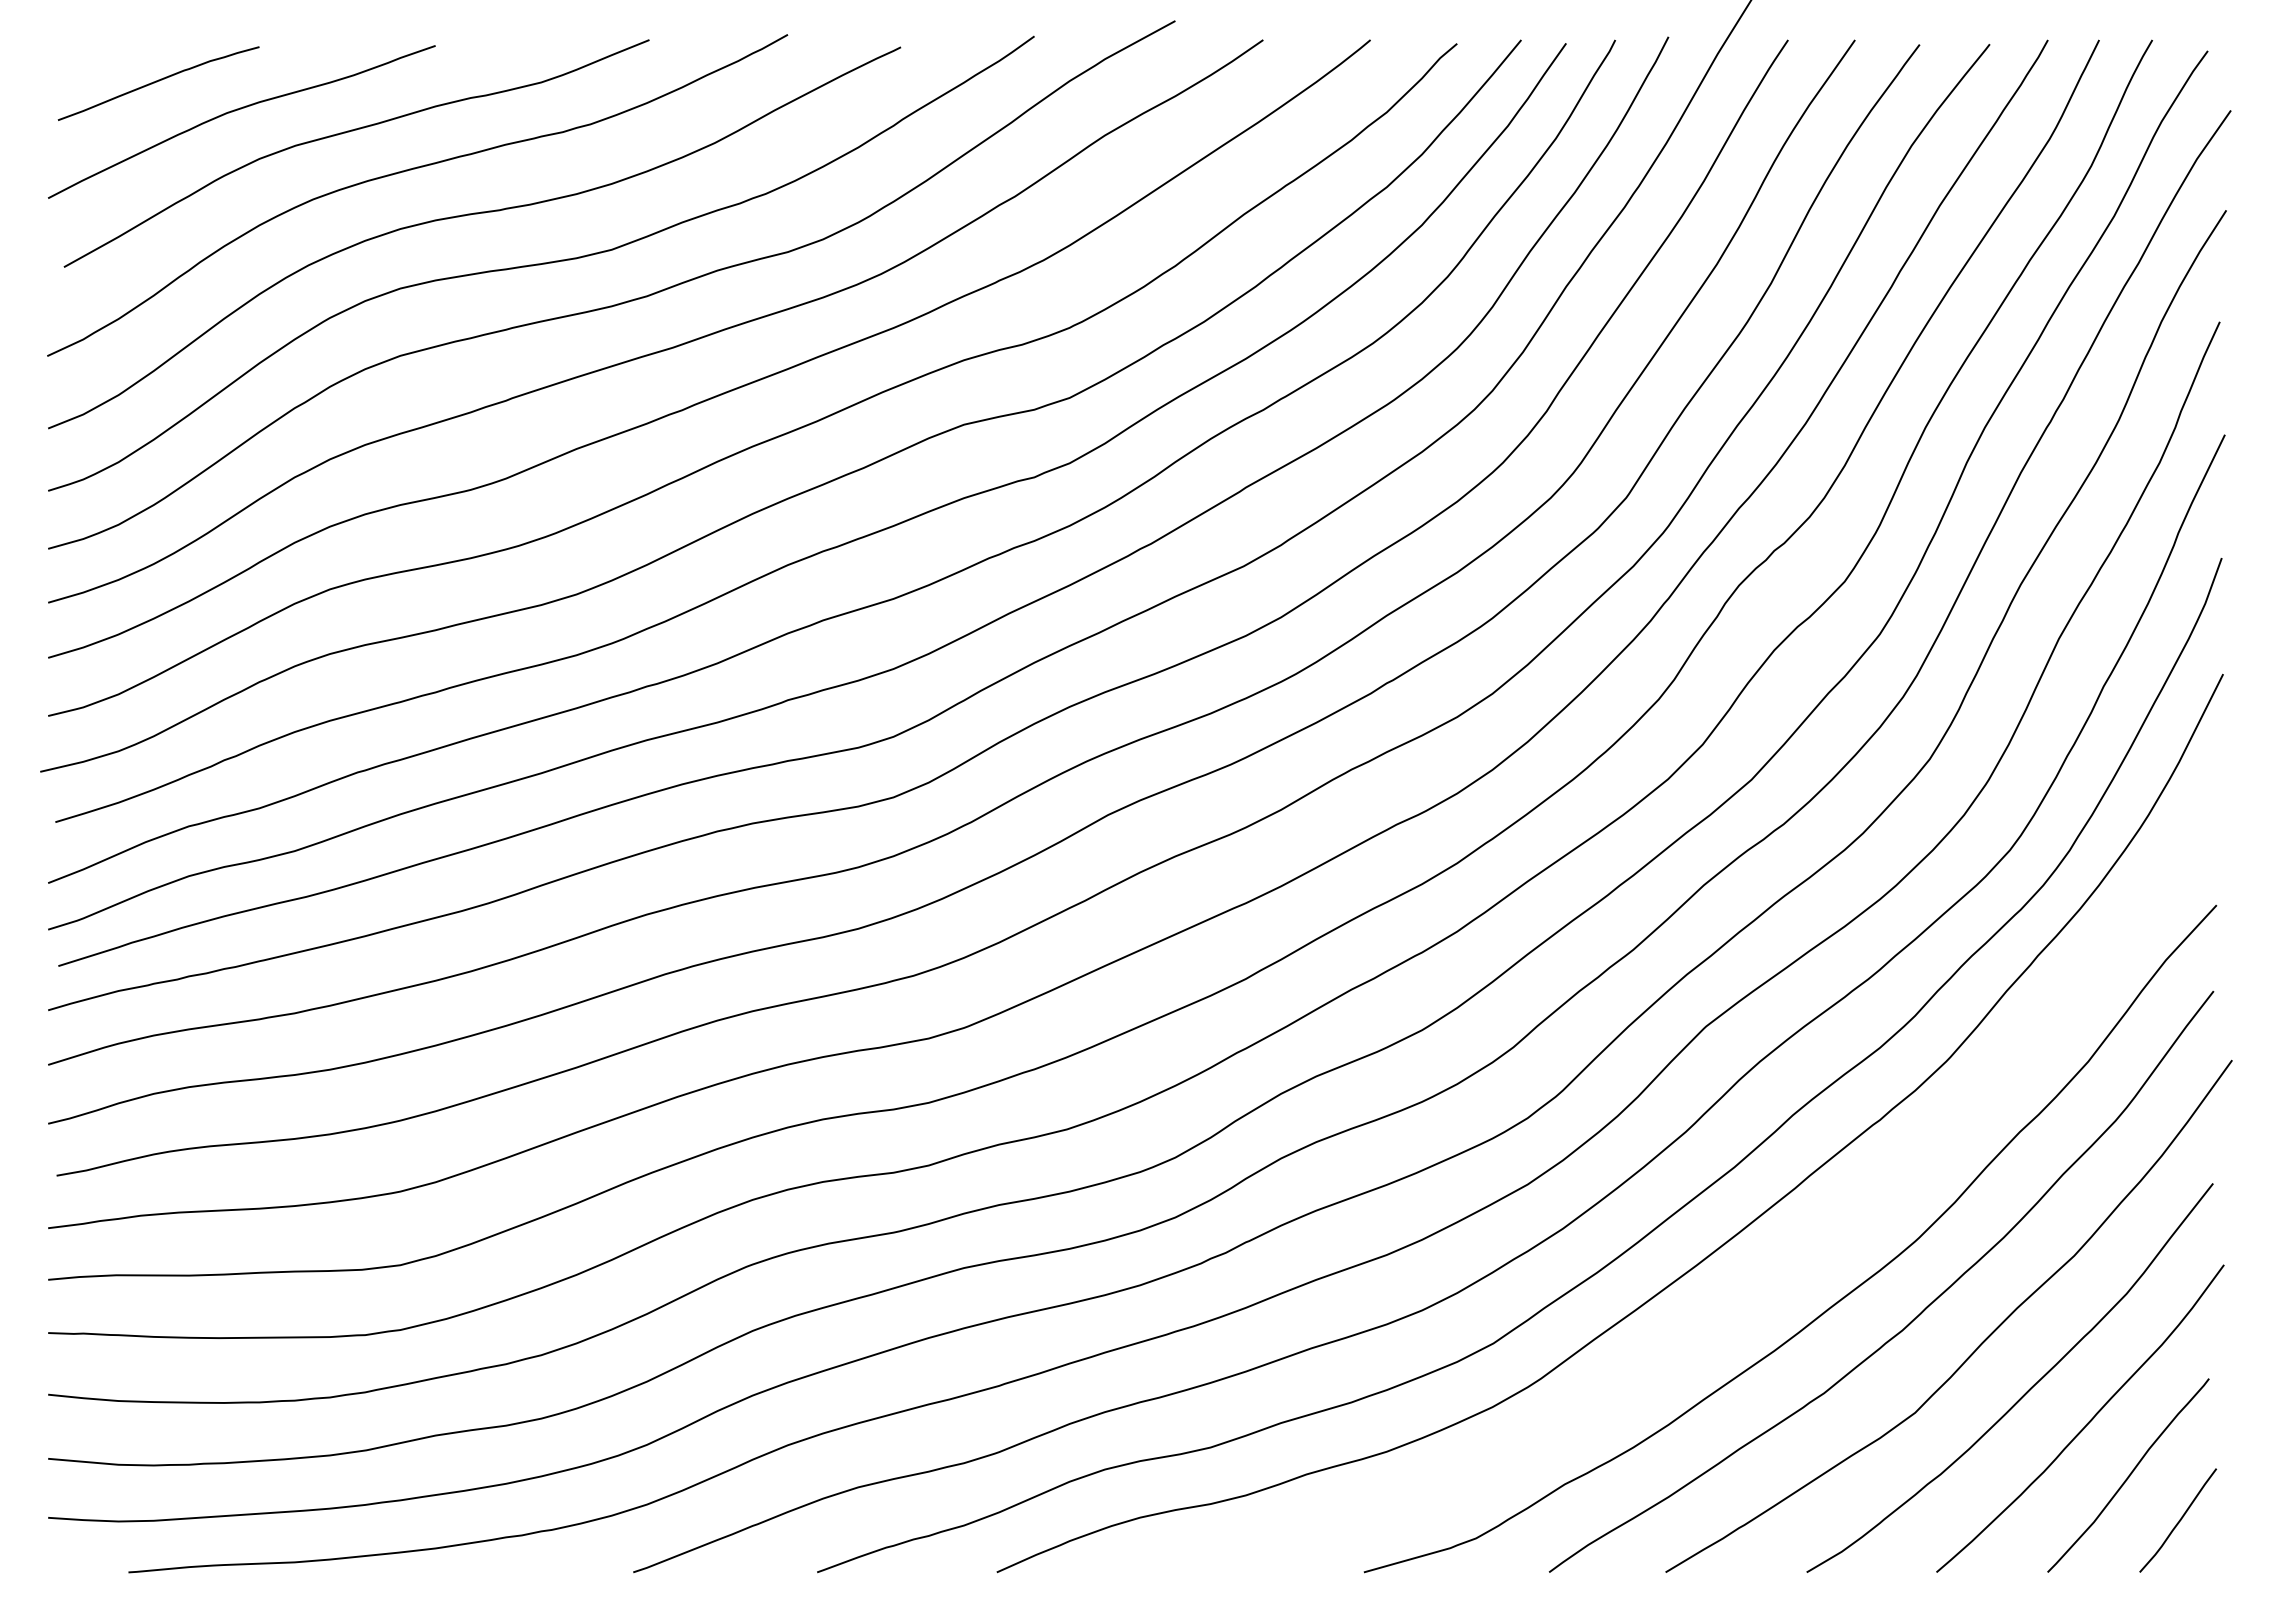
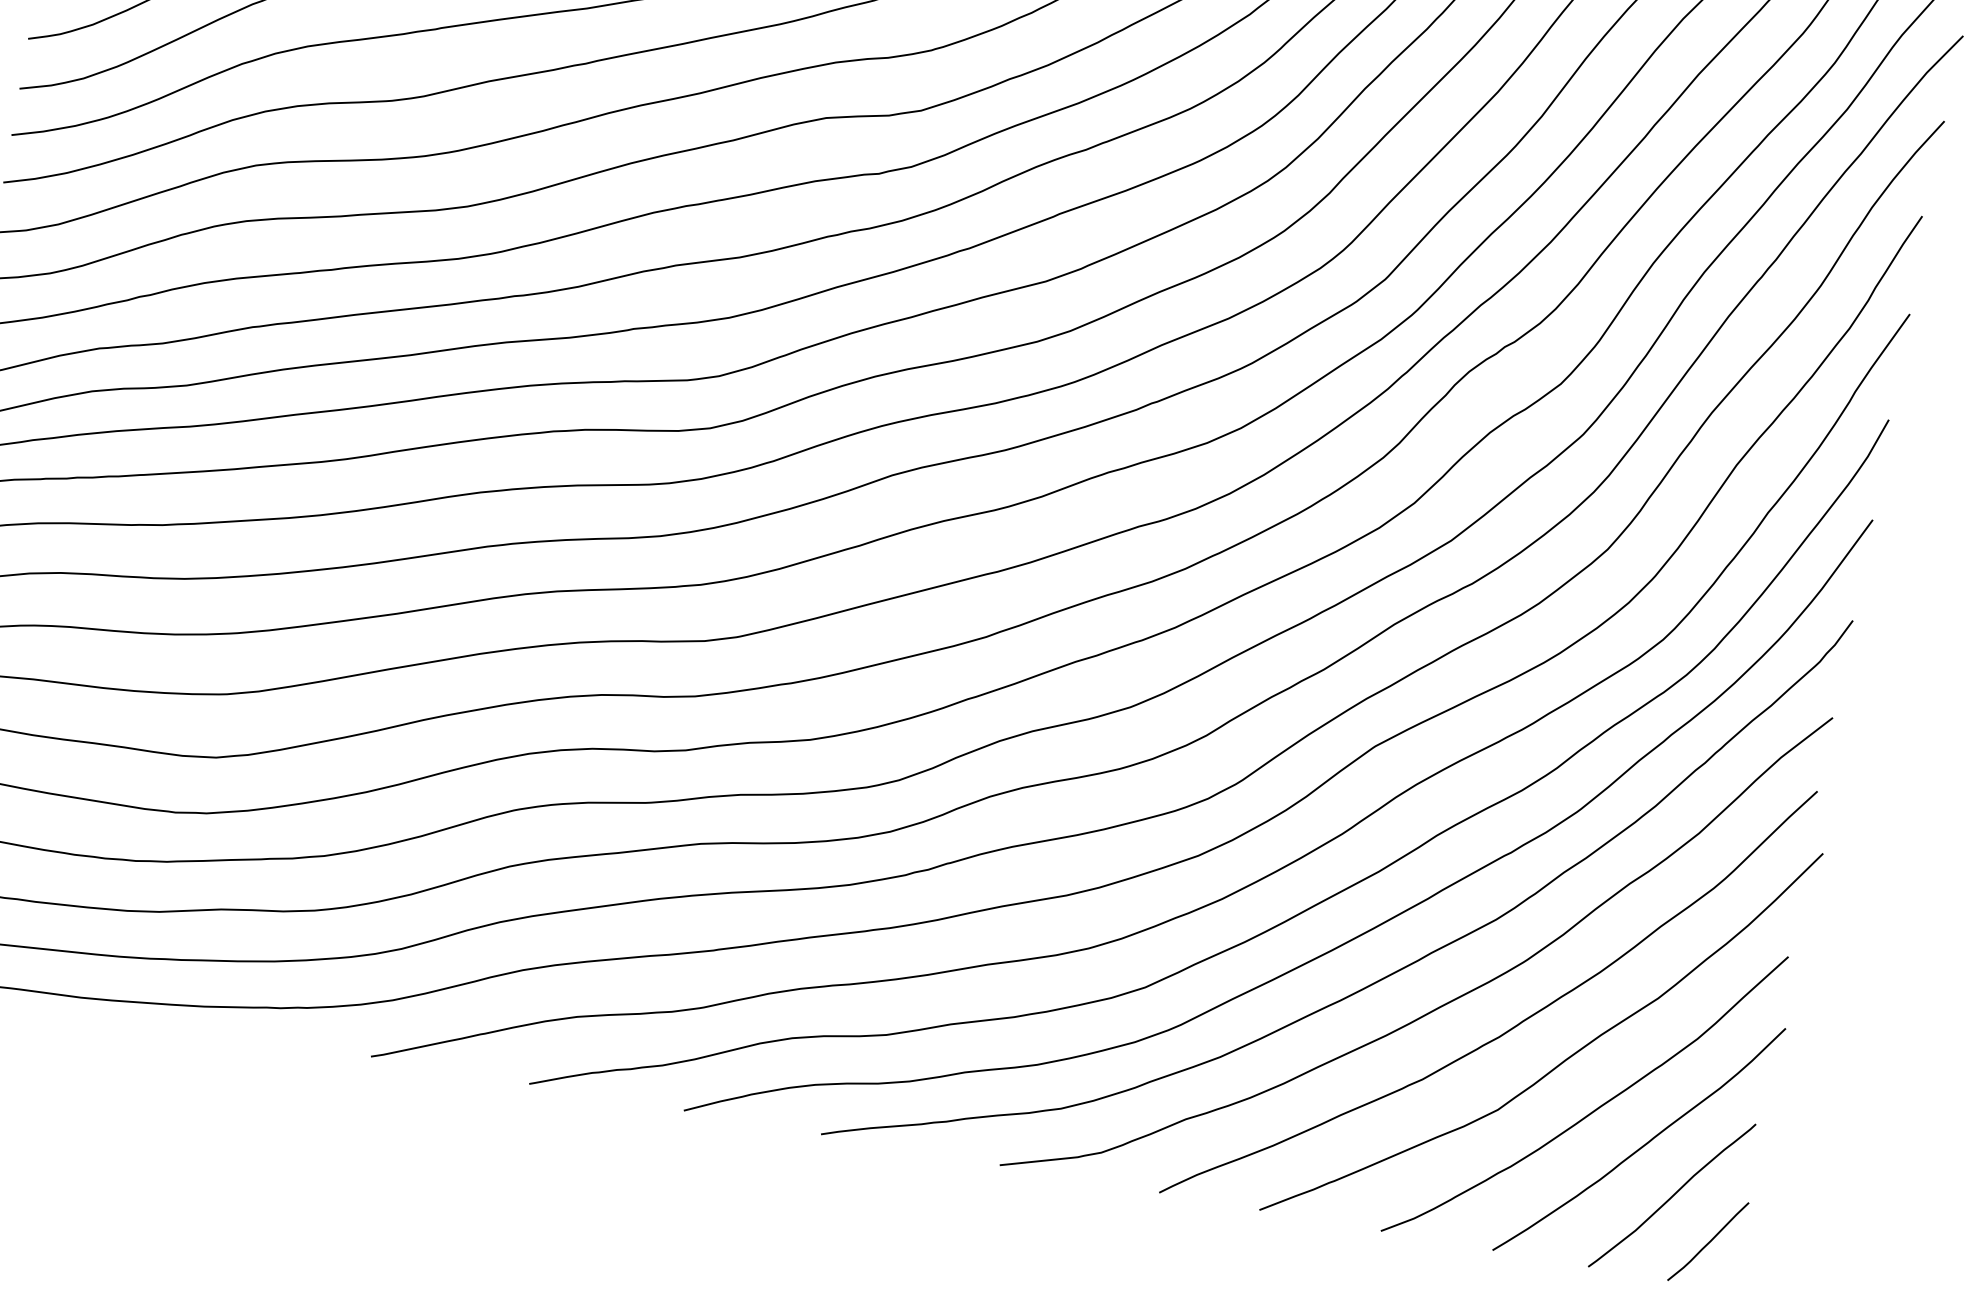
curve: (1764, 1282) -> (1387, 975), added

